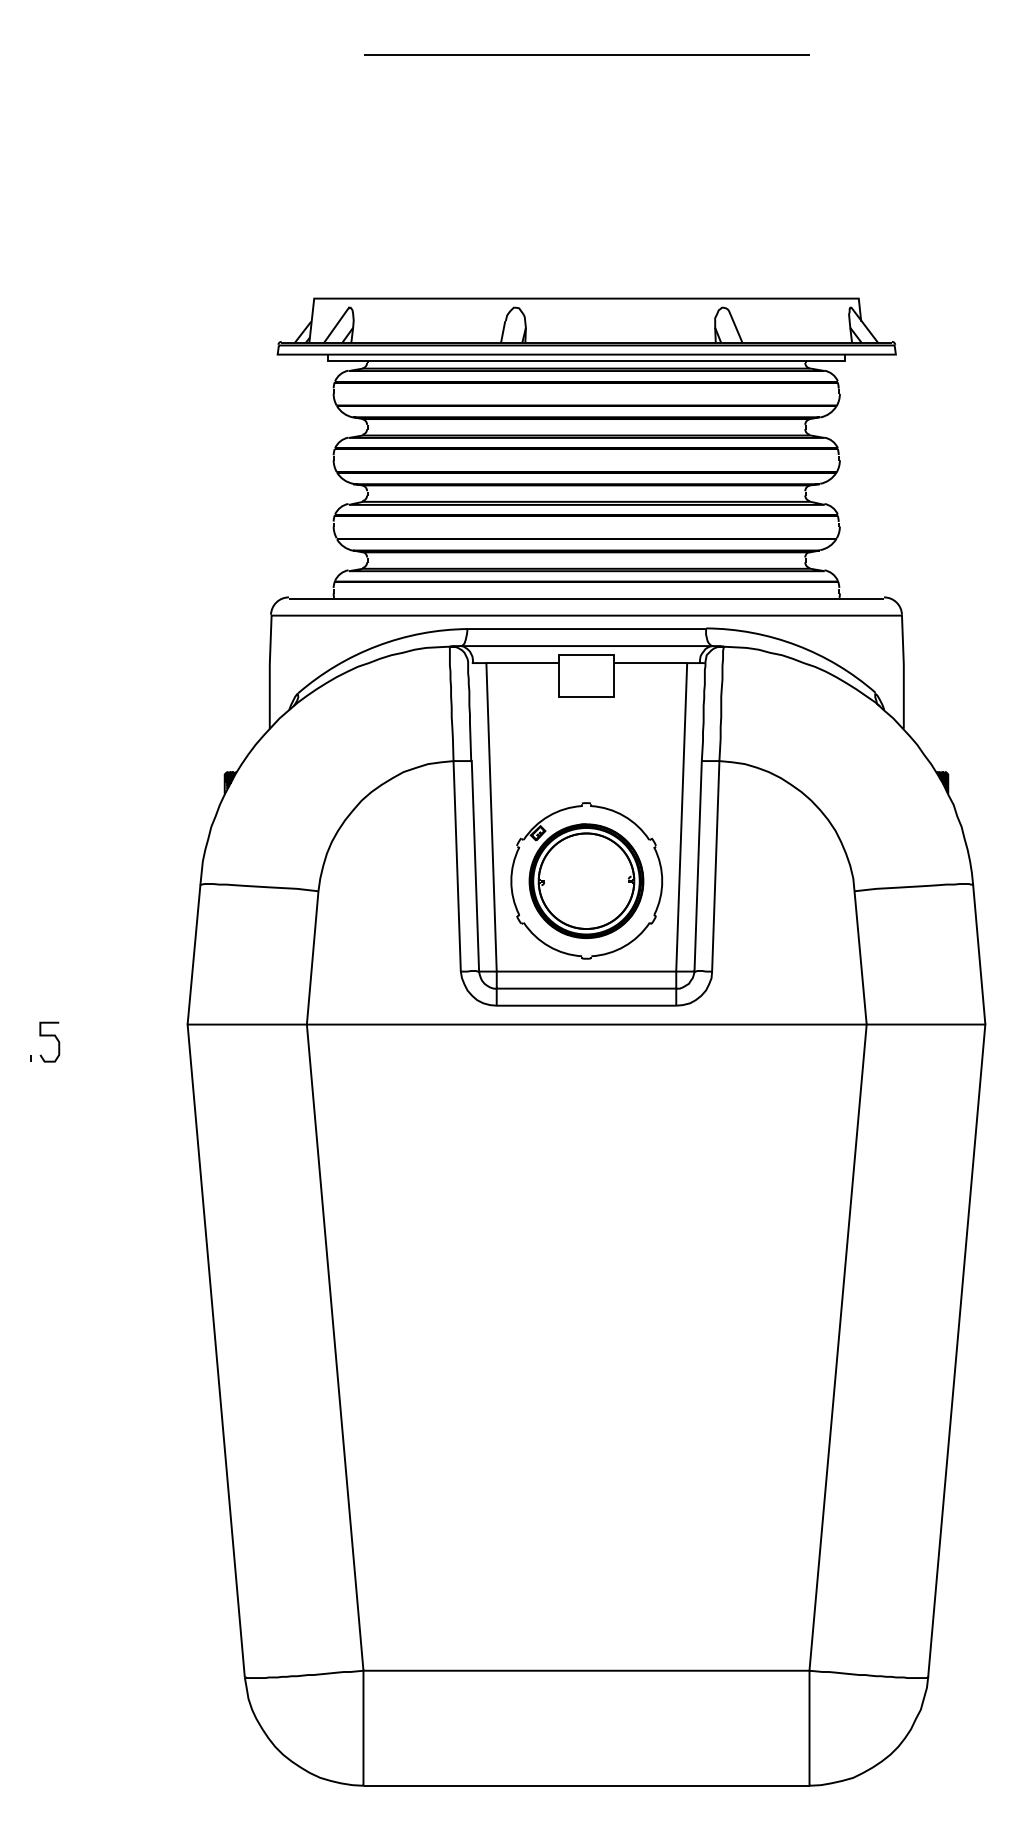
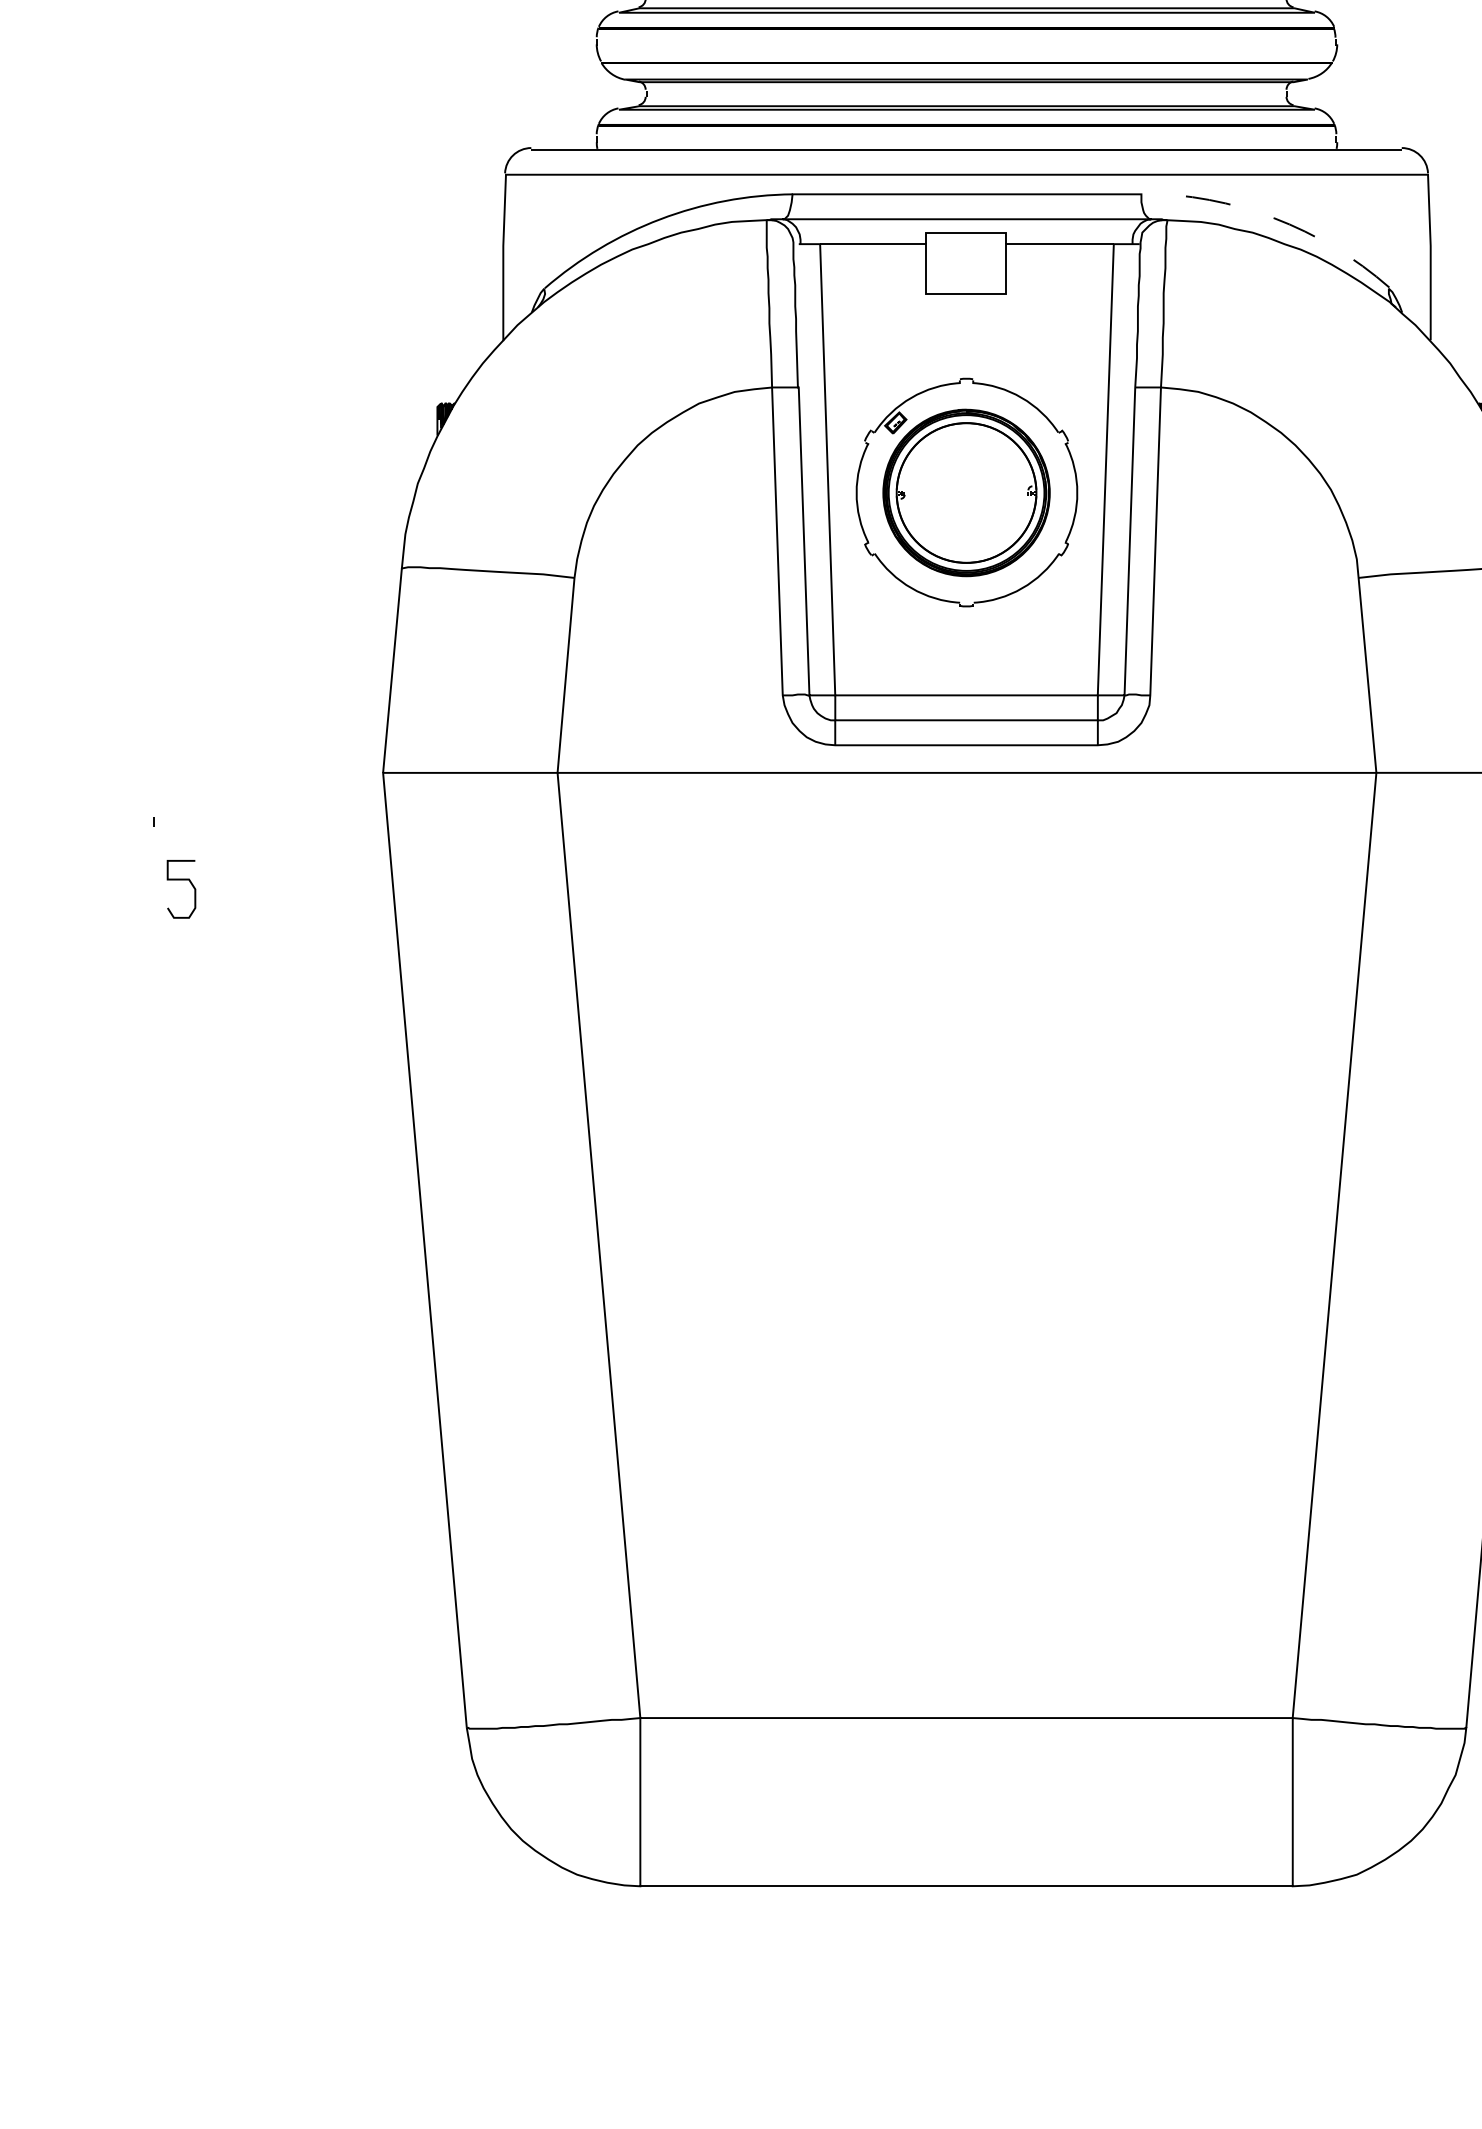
arc: (796, 645) -> (1273, 218), solid -> dashed
part: (586, 880) -> (966, 491), moved
curve: (49, 1036) -> (181, 881), moved

